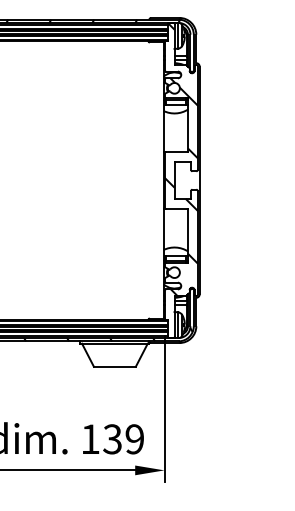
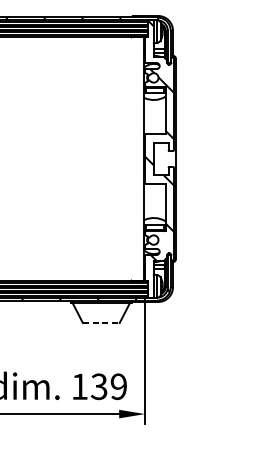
line: (114, 366) -> (100, 322), solid -> dashed

